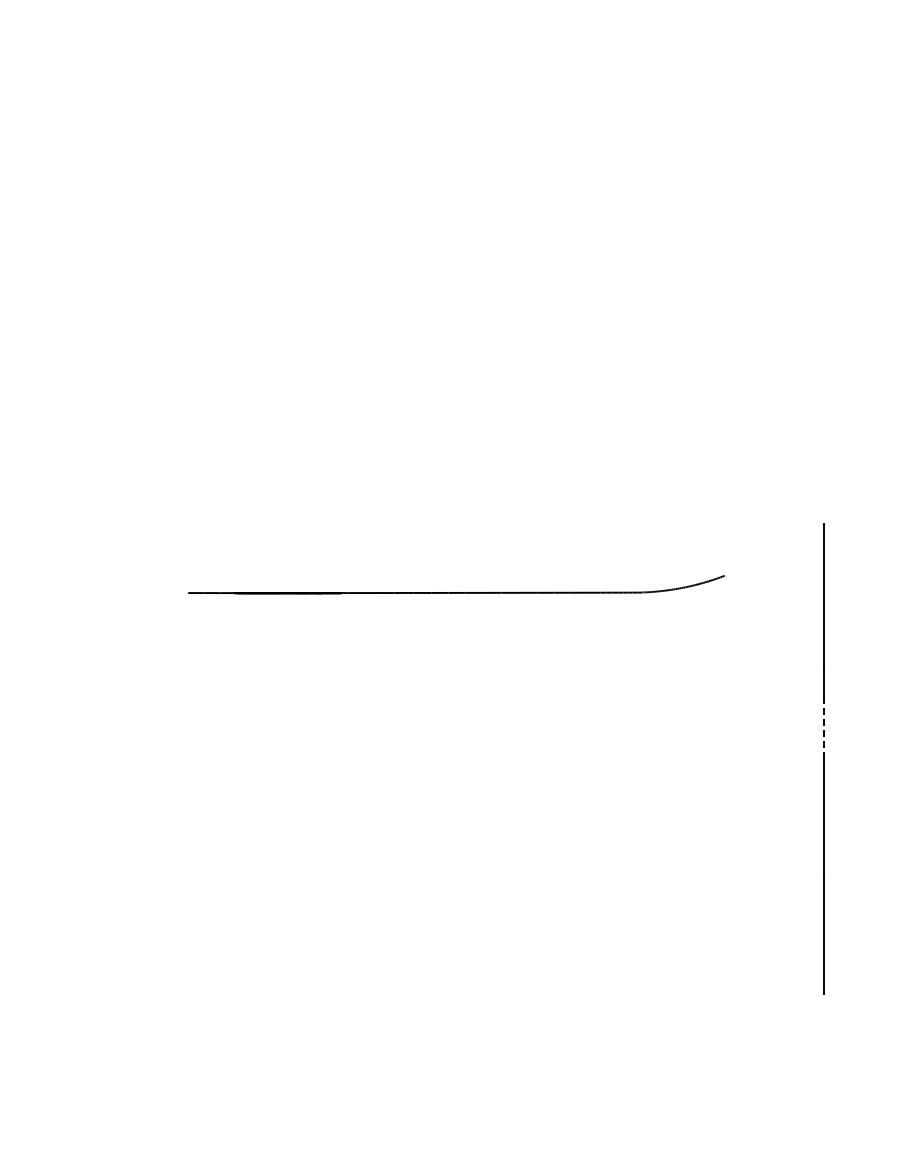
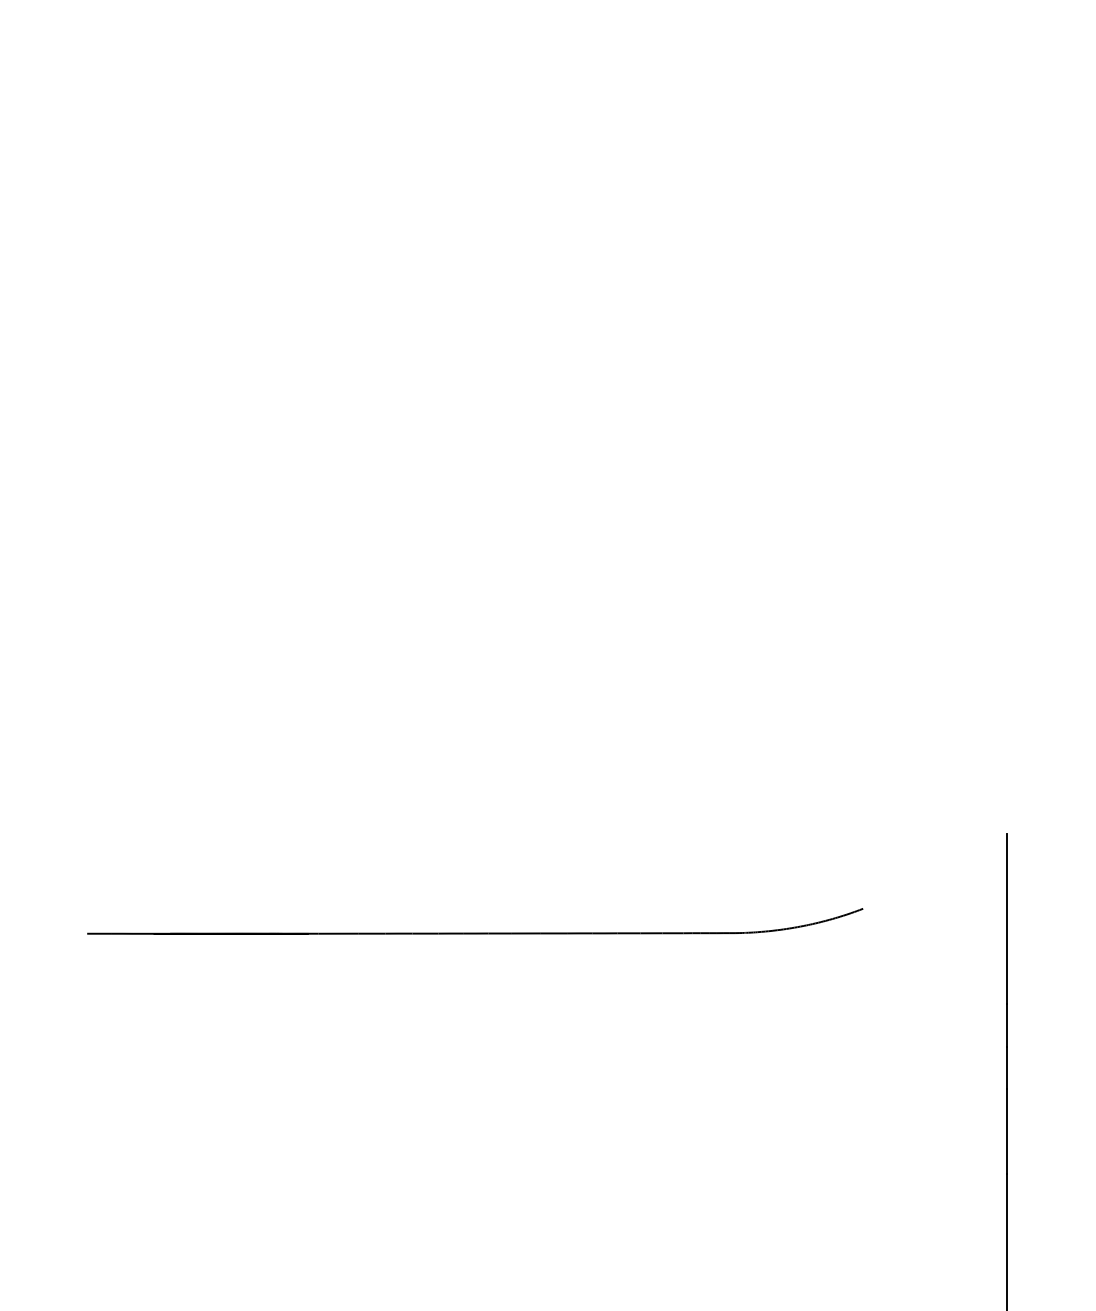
line: (823, 729) -> (1006, 1131), dashed -> solid

